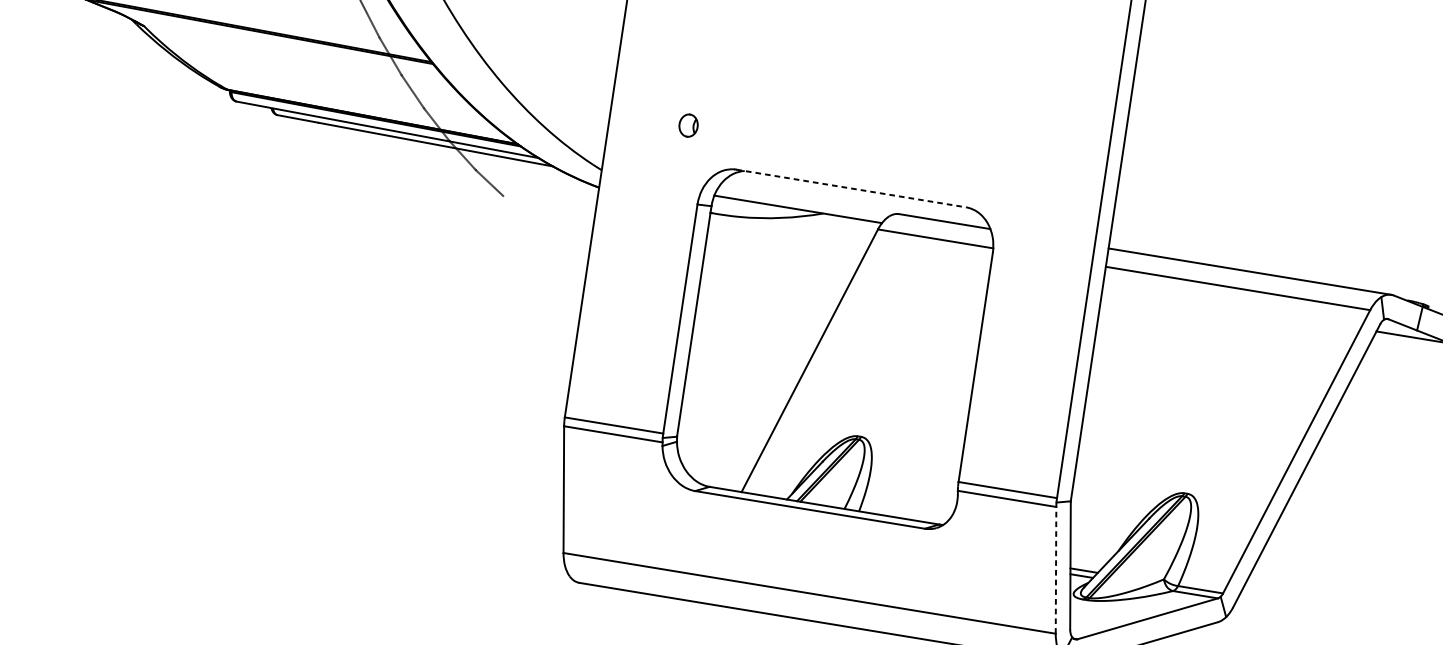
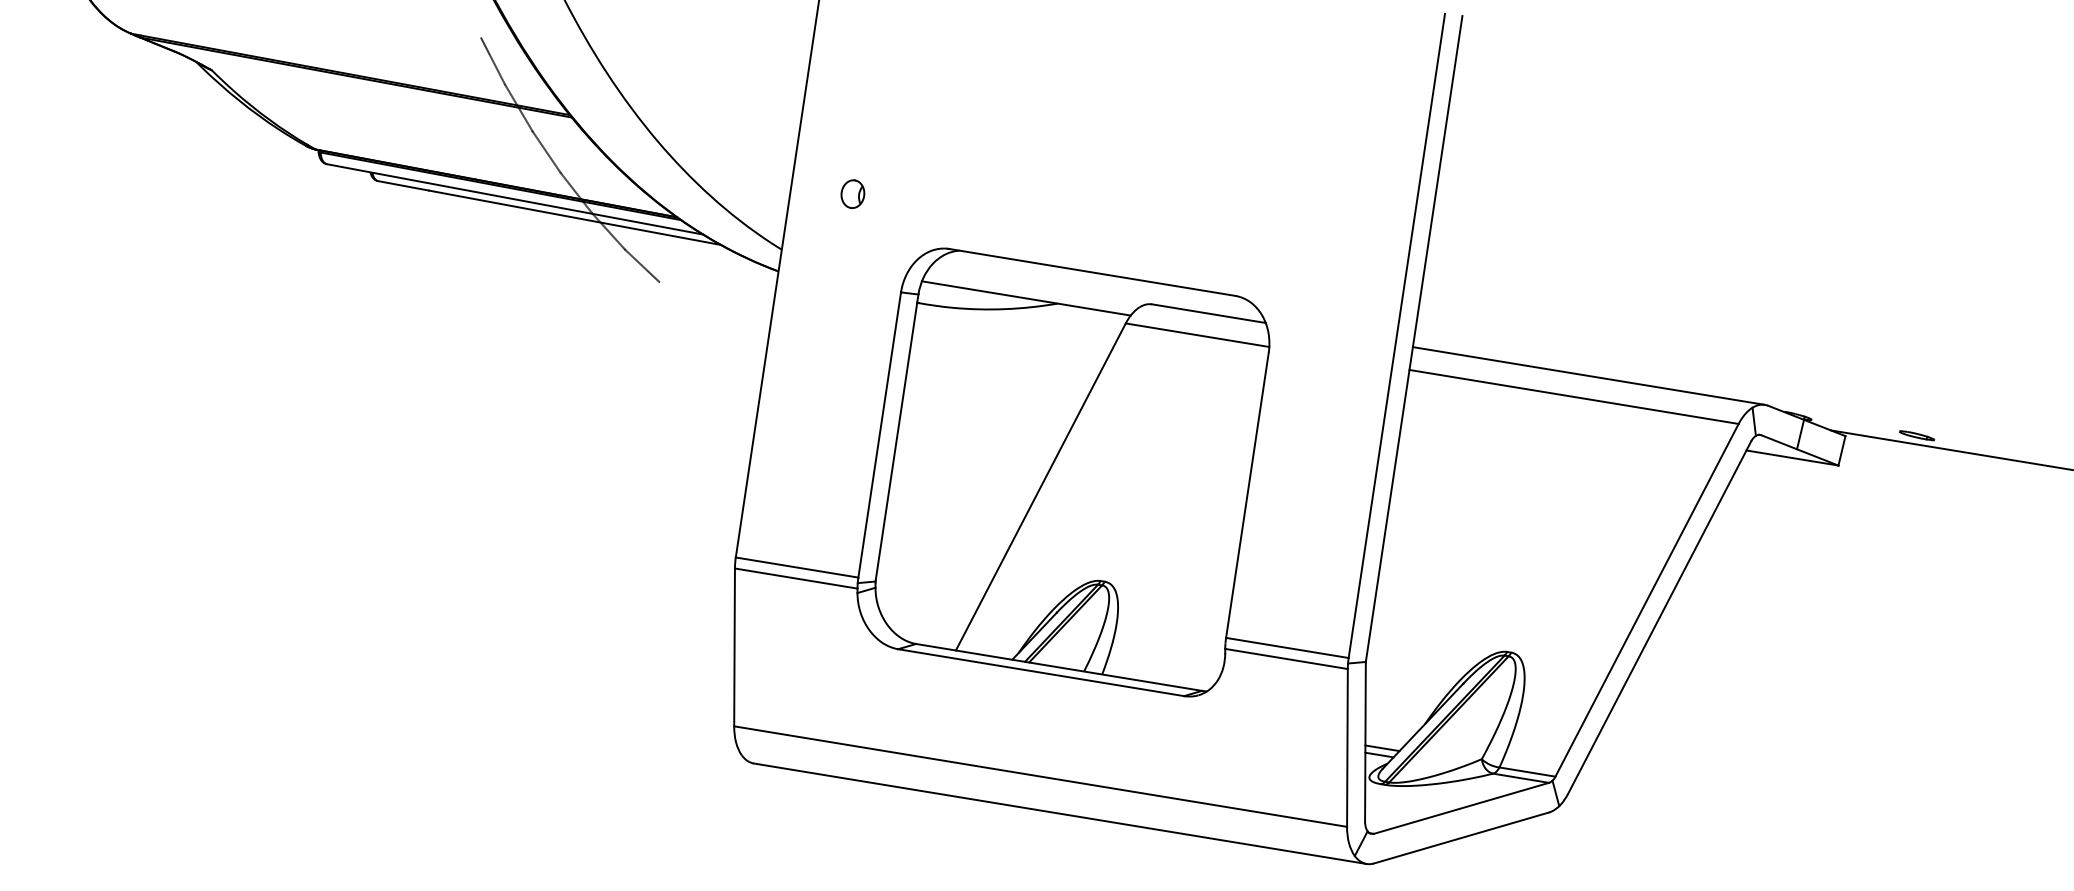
part: (688, 125) -> (852, 193), moved
line: (851, 188) -> (1092, 272), dashed -> solid
line: (1056, 570) -> (1347, 747), dashed -> solid

